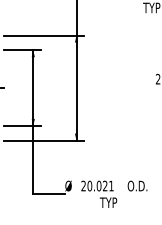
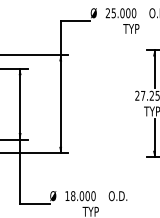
text: (97, 186) -> (80, 196), 20.021 -> 18.000

